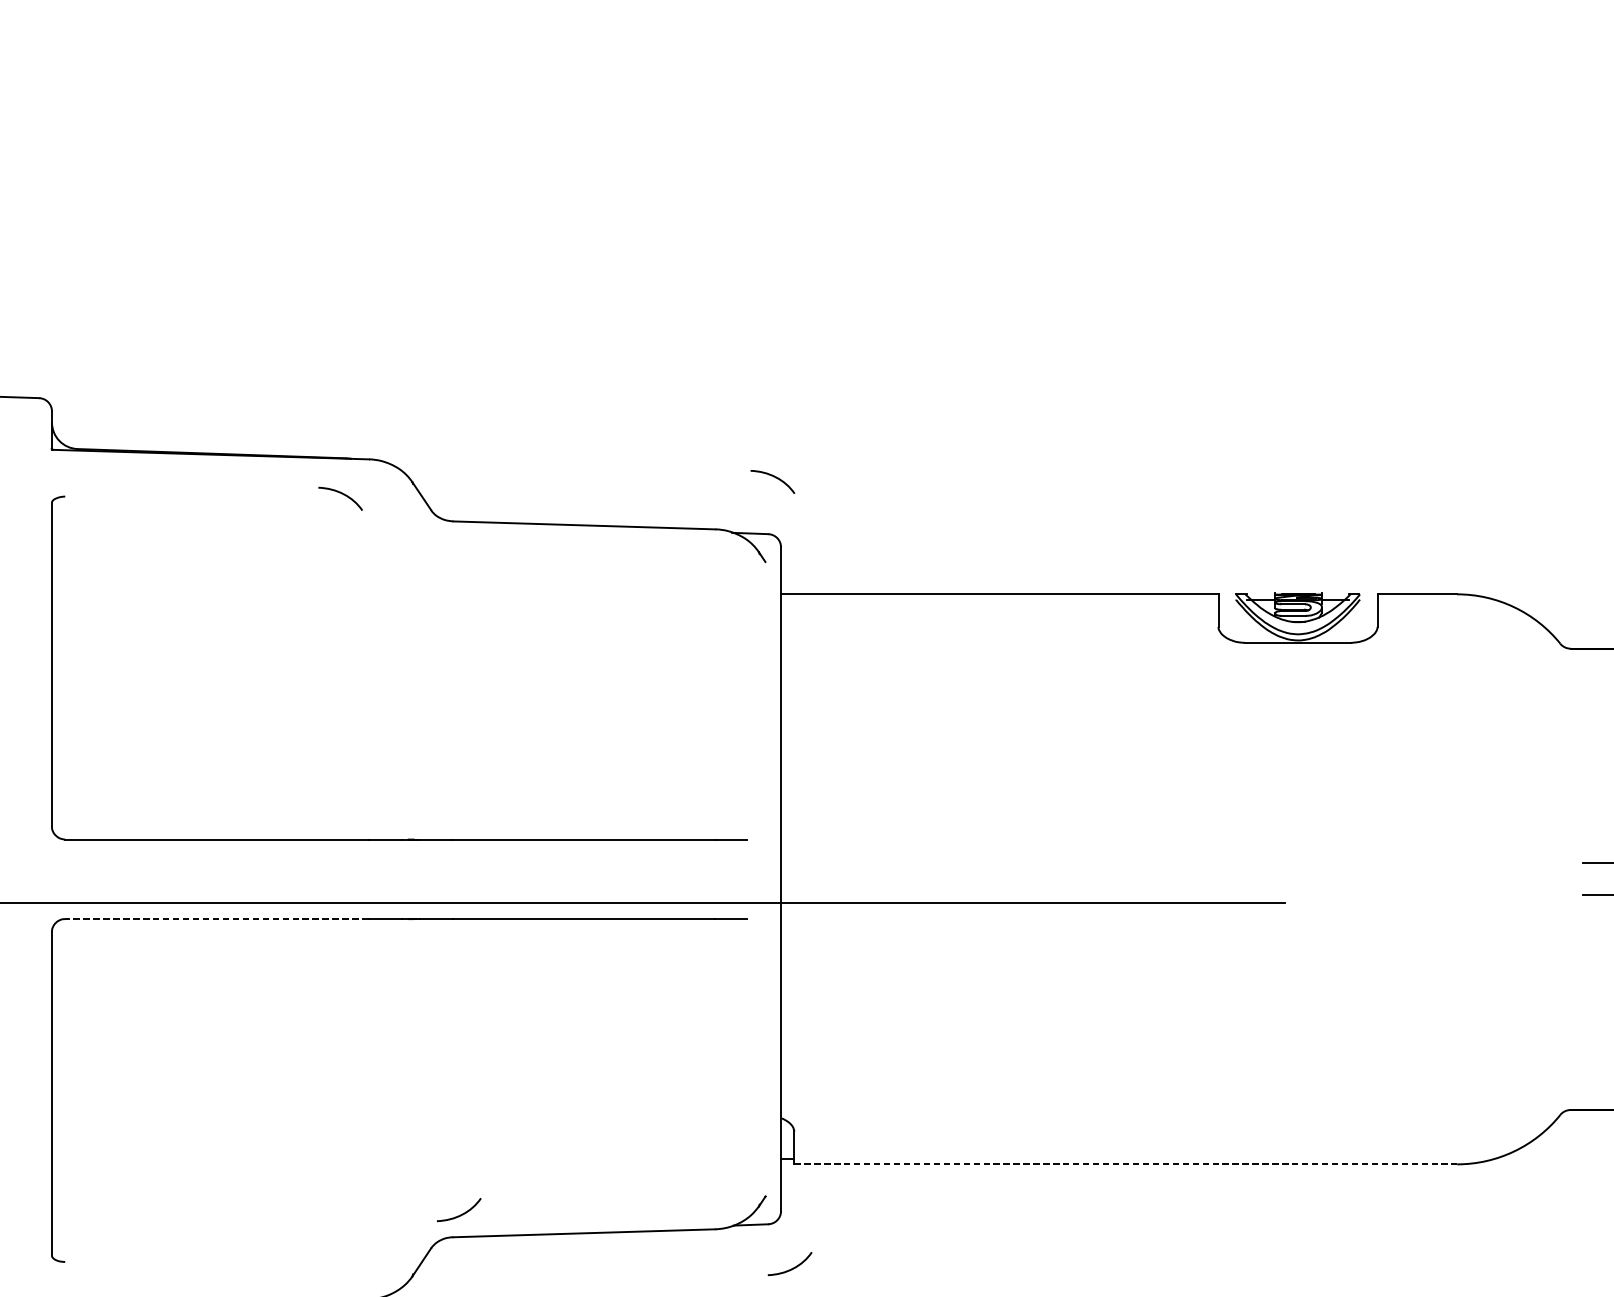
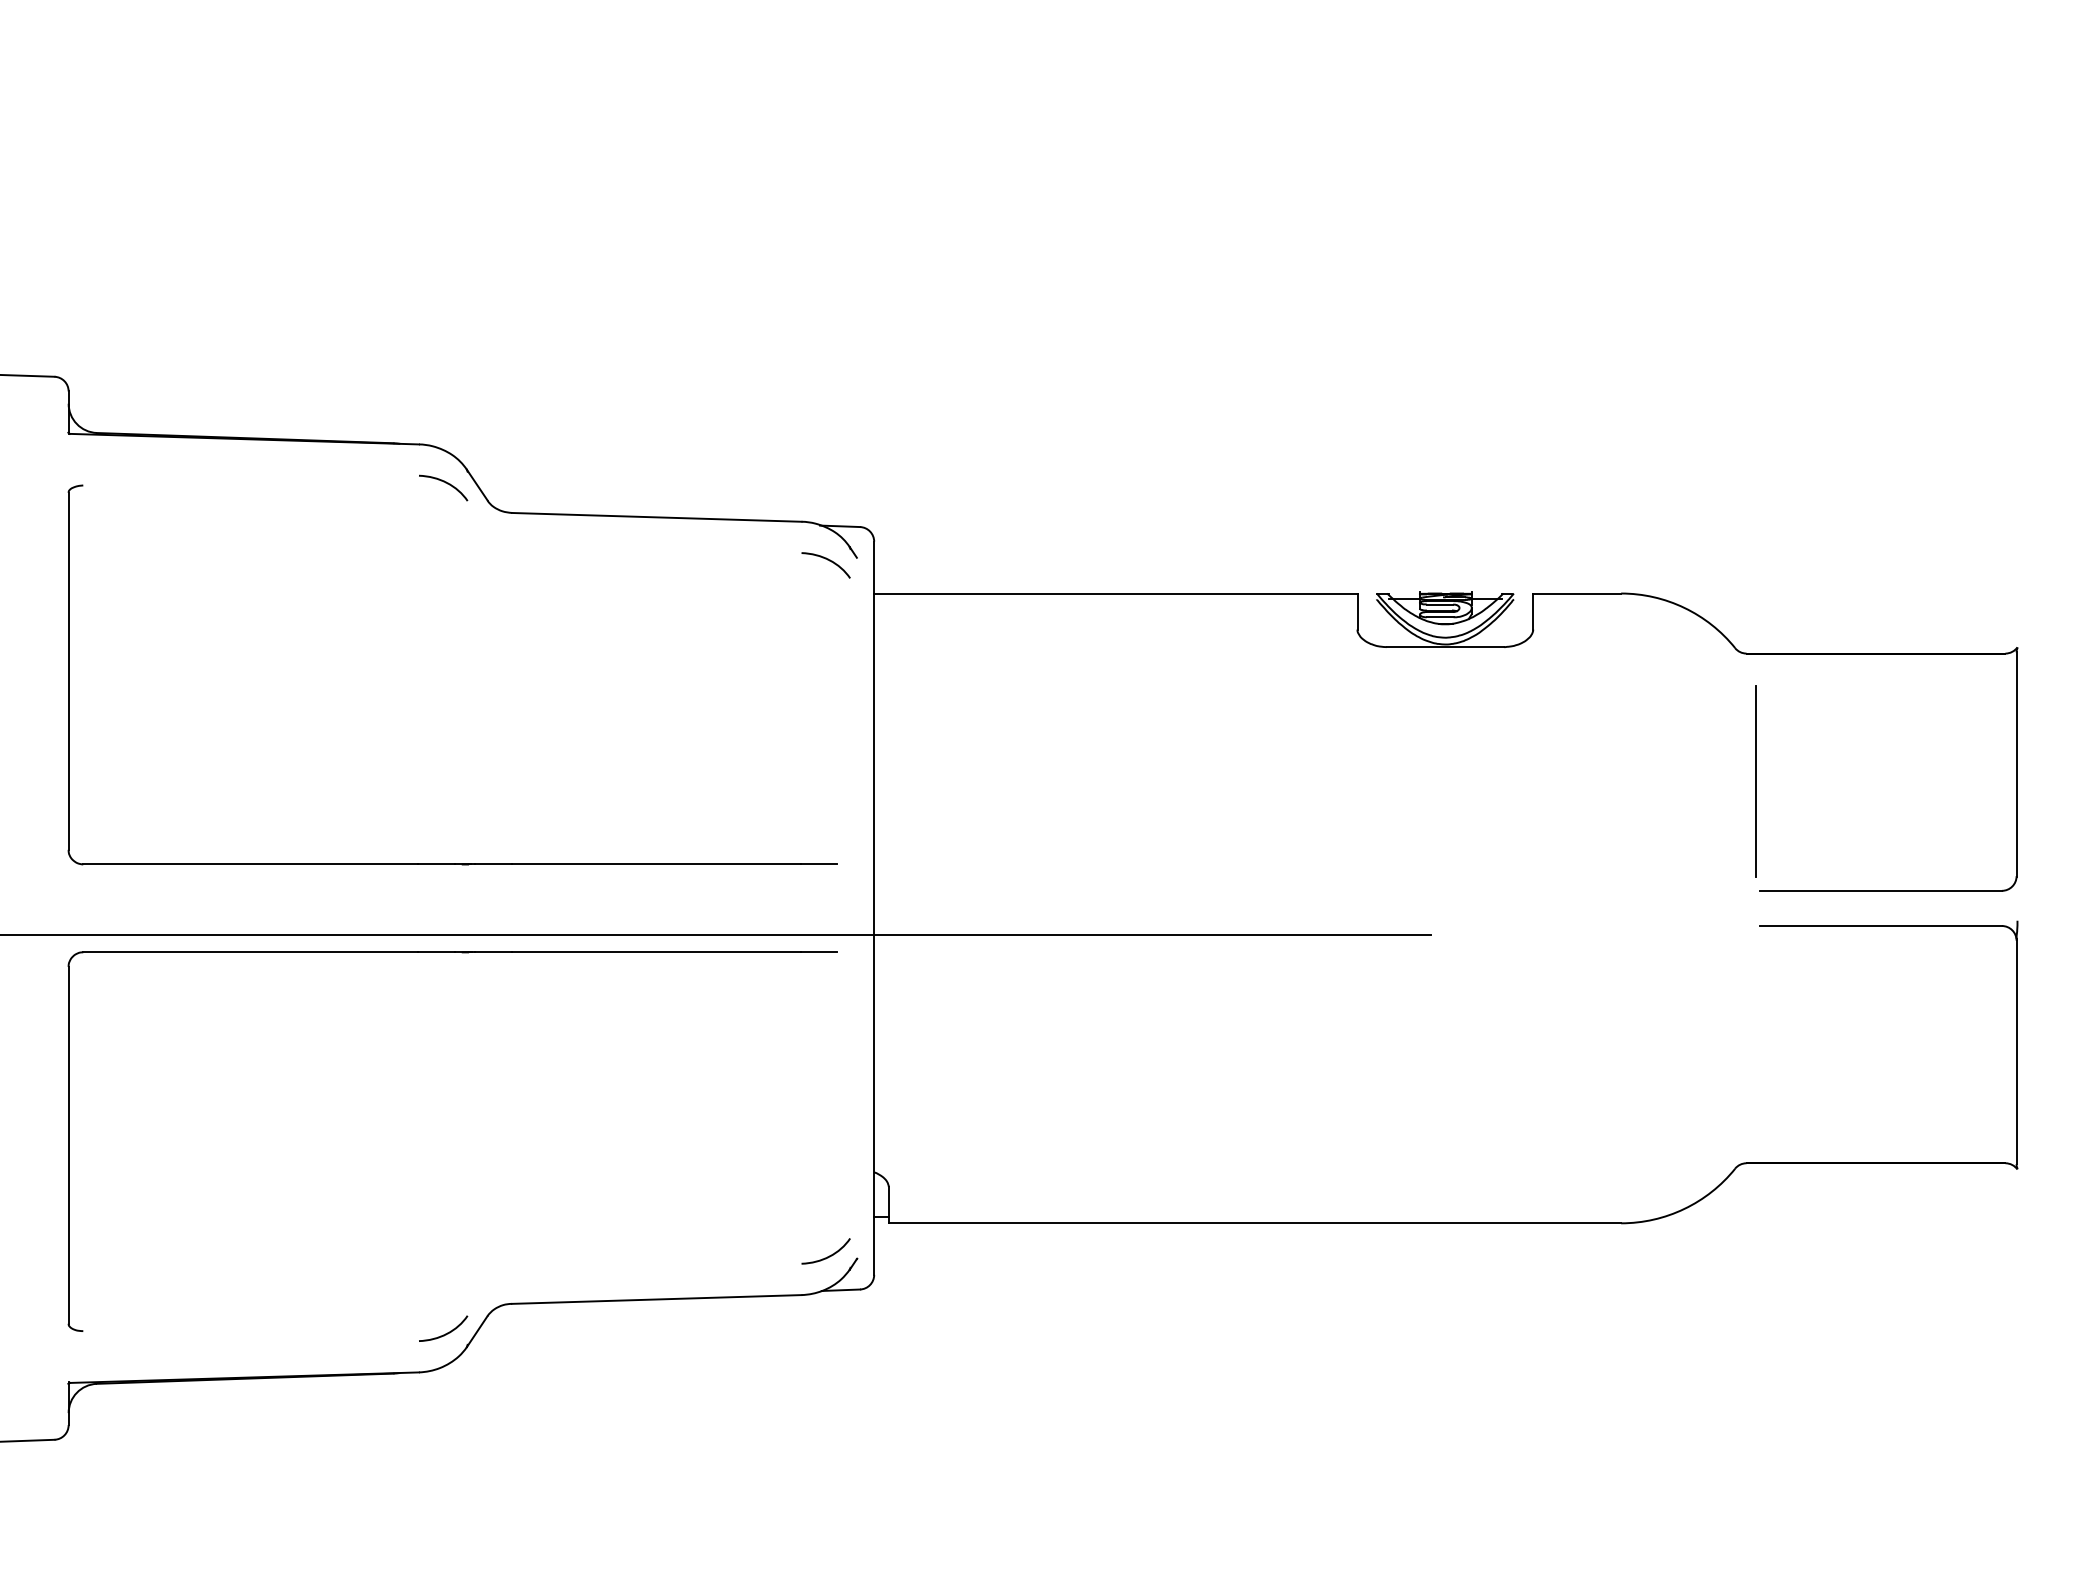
curve: (774, 477) -> (827, 560), moved
curve: (342, 494) -> (445, 483), moved
line: (1579, 764) -> (1756, 781), added
line: (216, 919) -> (250, 952), dashed -> solid
line: (1126, 1164) -> (1255, 1223), dashed -> solid
curve: (460, 1214) -> (445, 1333), moved
curve: (791, 1268) -> (827, 1256), moved

